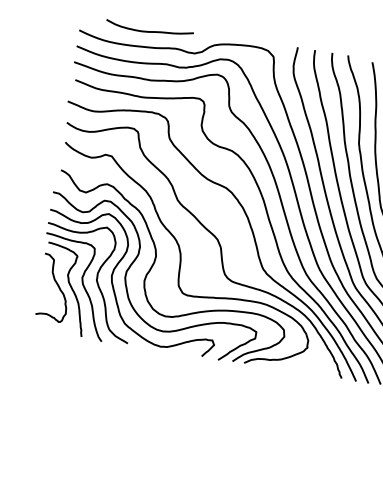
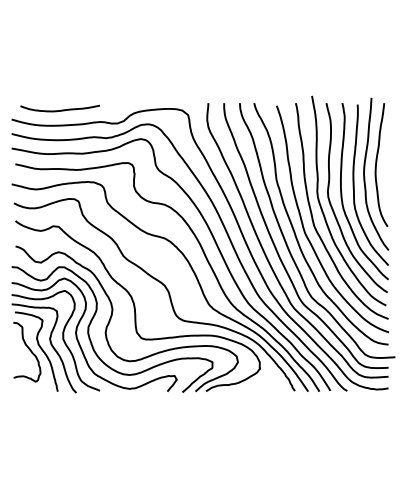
curve: (148, 31) -> (59, 110), moved

